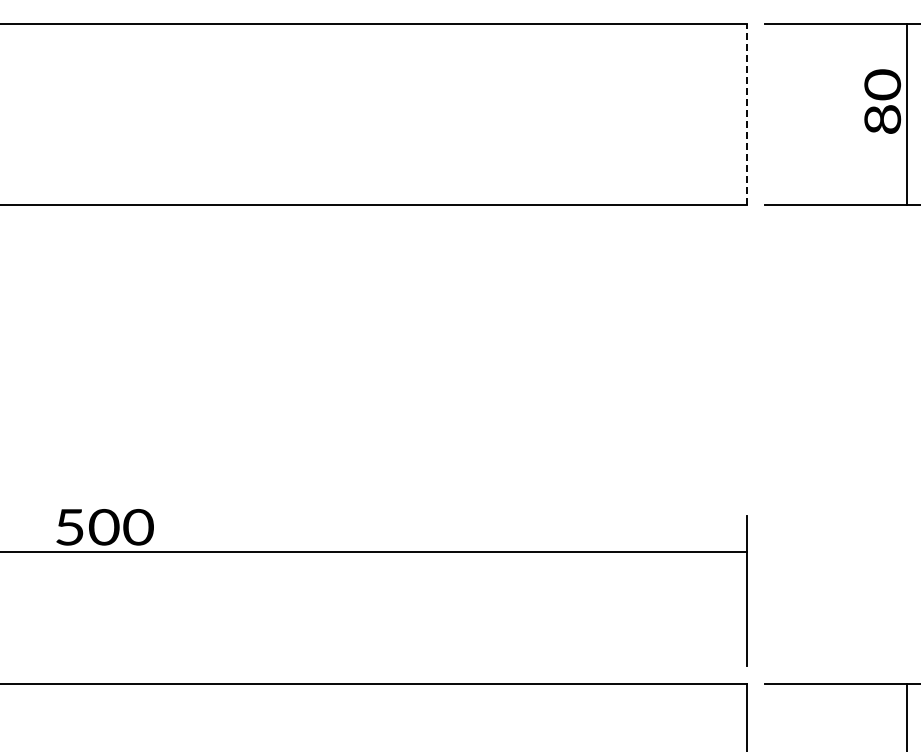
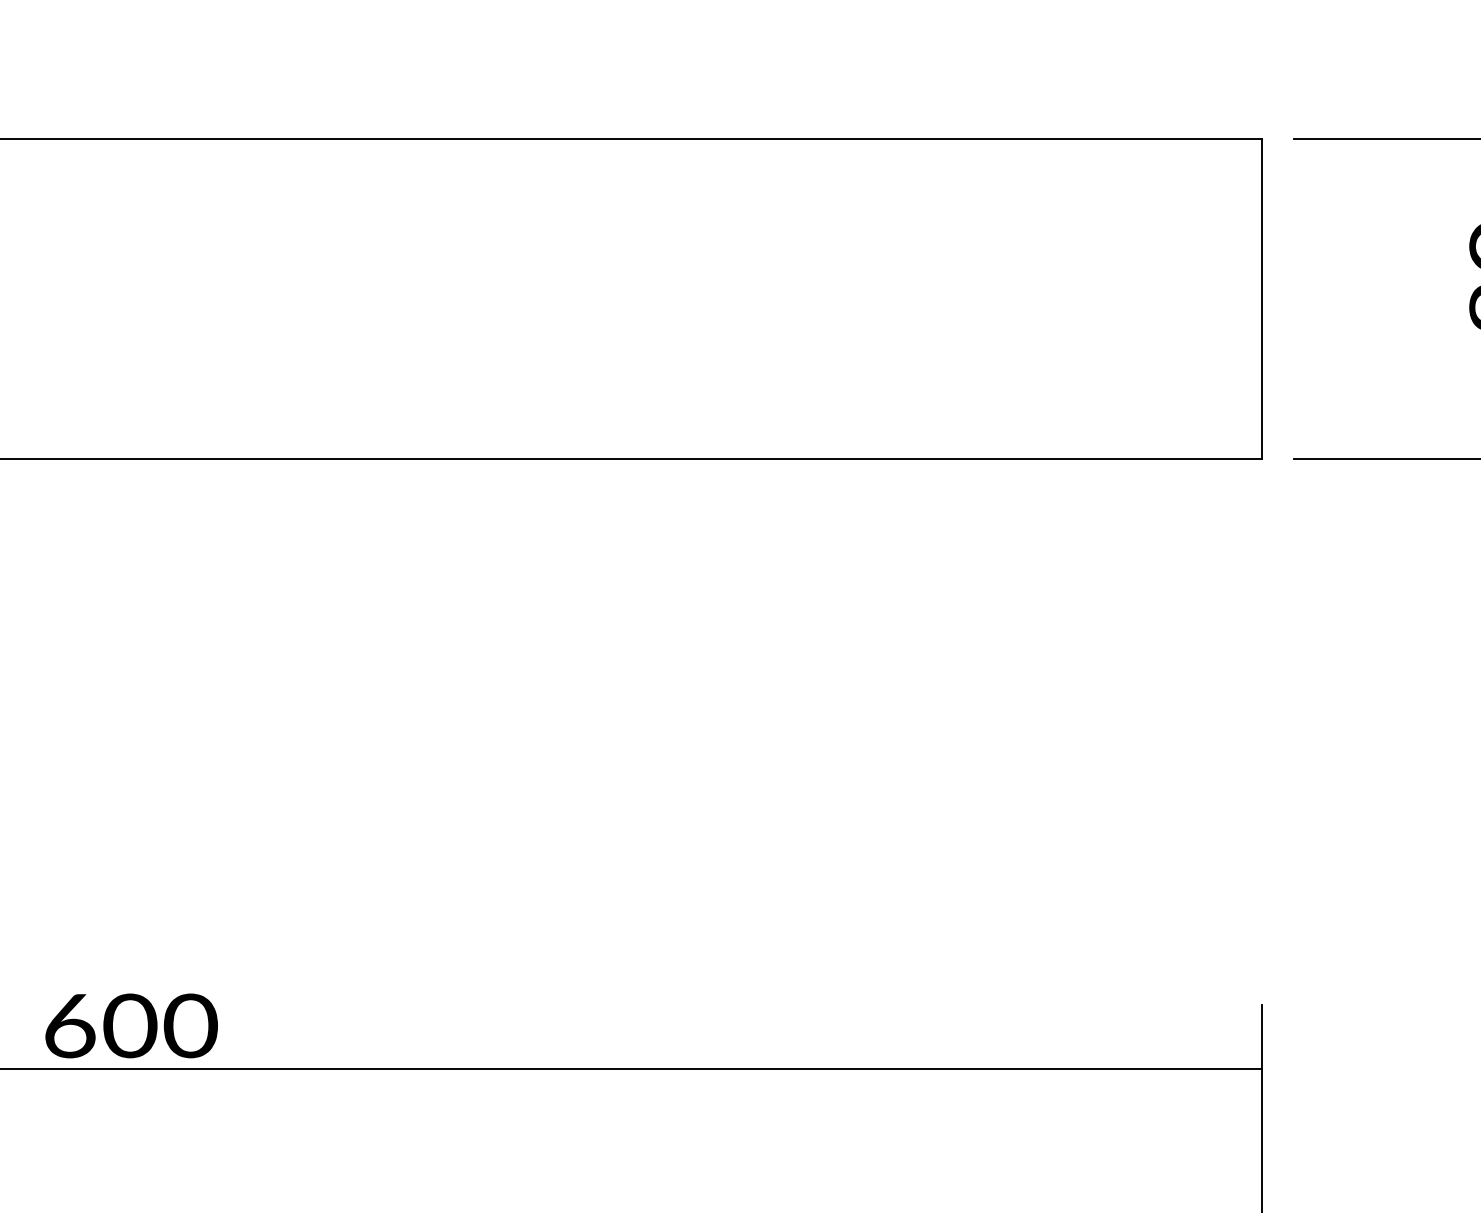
line: (746, 114) -> (1261, 298), dashed -> solid
text: (70, 527) -> (70, 1026), 500 -> 600

